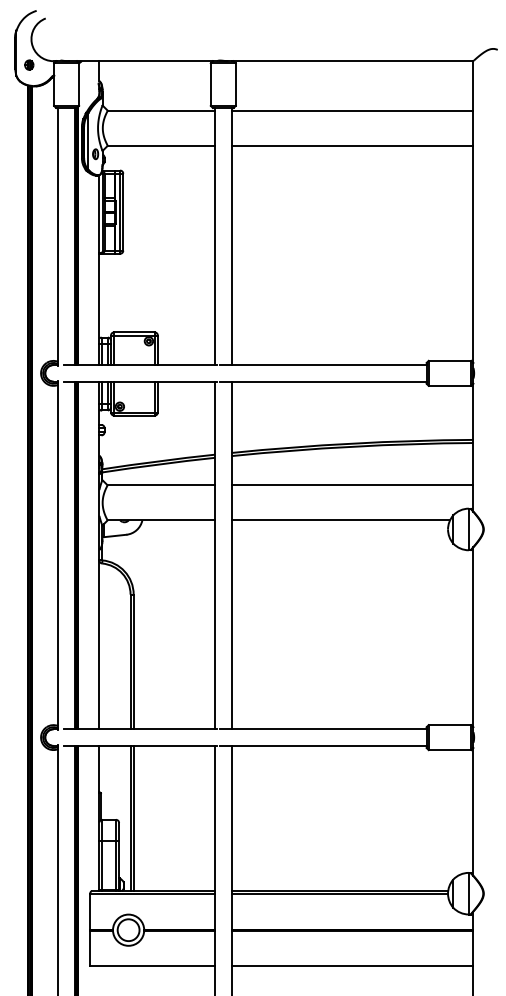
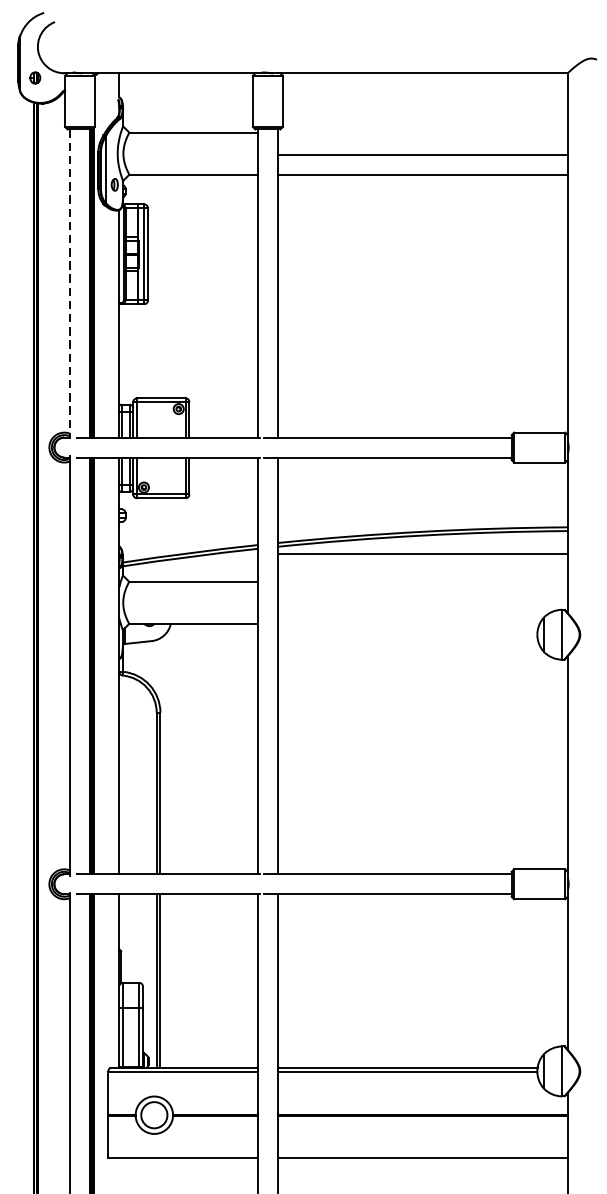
line: (352, 110) -> (422, 155), moved
line: (58, 237) -> (70, 284), solid -> dashed
line: (352, 485) -> (422, 554), moved
line: (340, 520) -> (408, 623), removed

